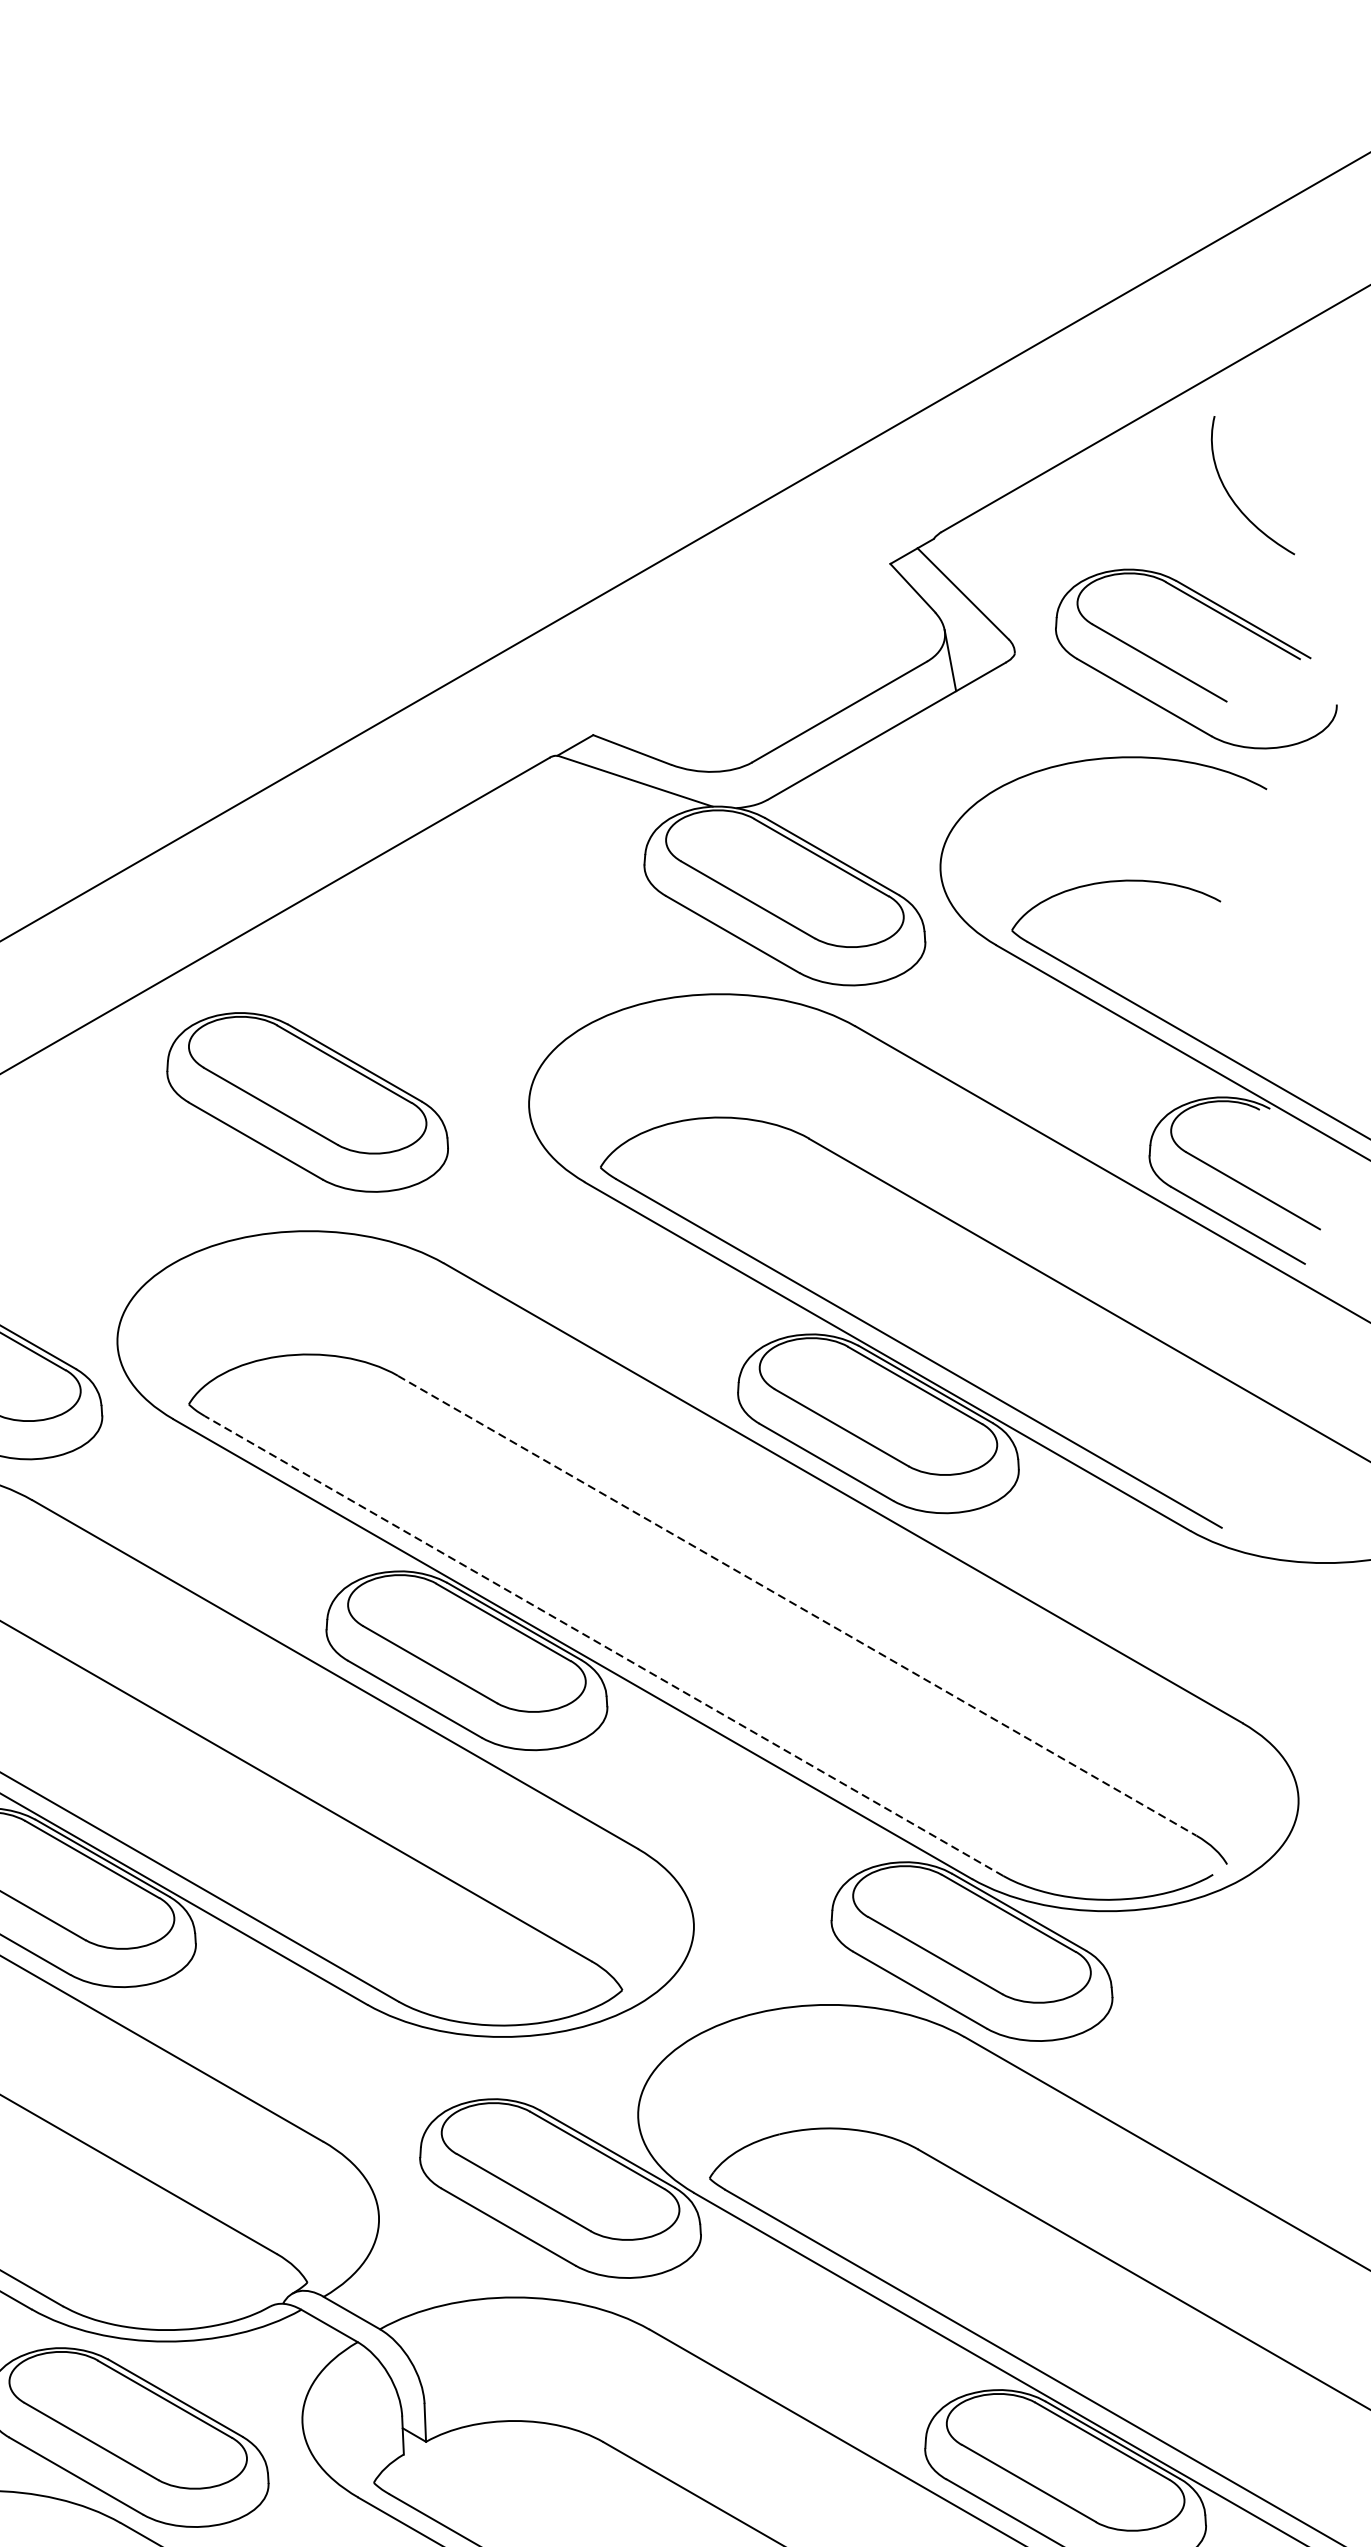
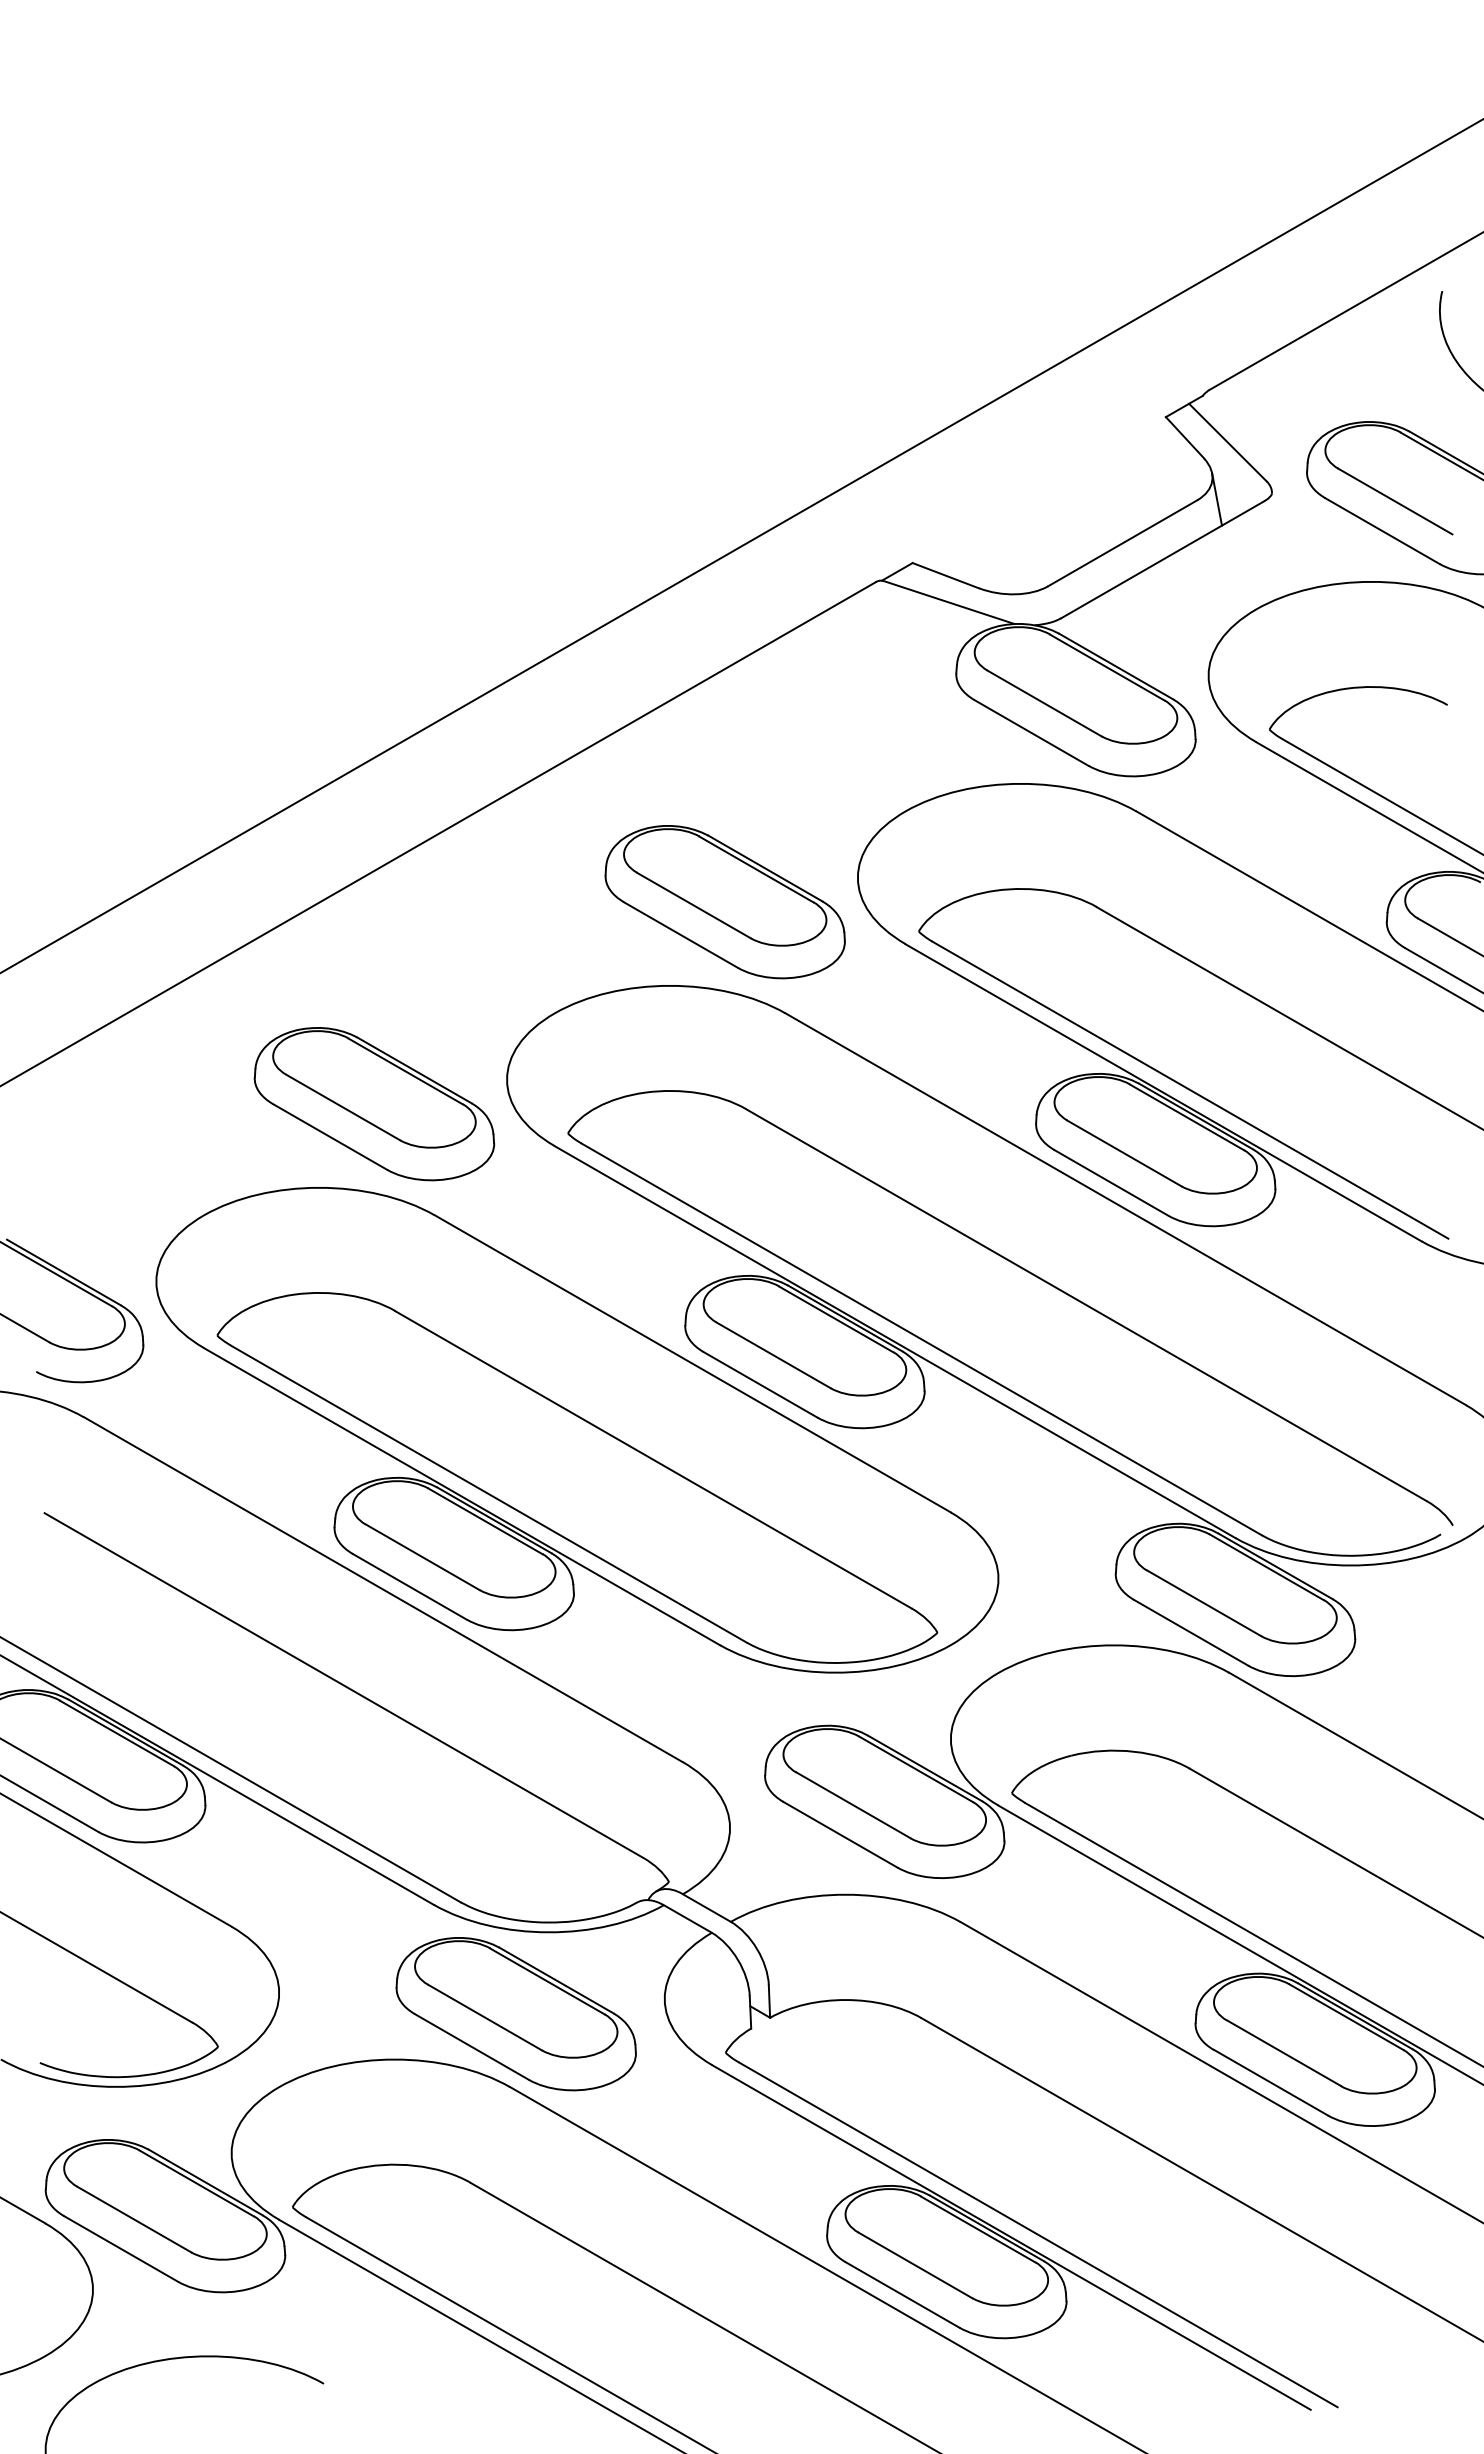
part: (306, 1102) -> (724, 902), moved
line: (797, 1606) -> (1086, 1305), dashed -> solid
line: (603, 1646) -> (921, 1339), dashed -> solid

